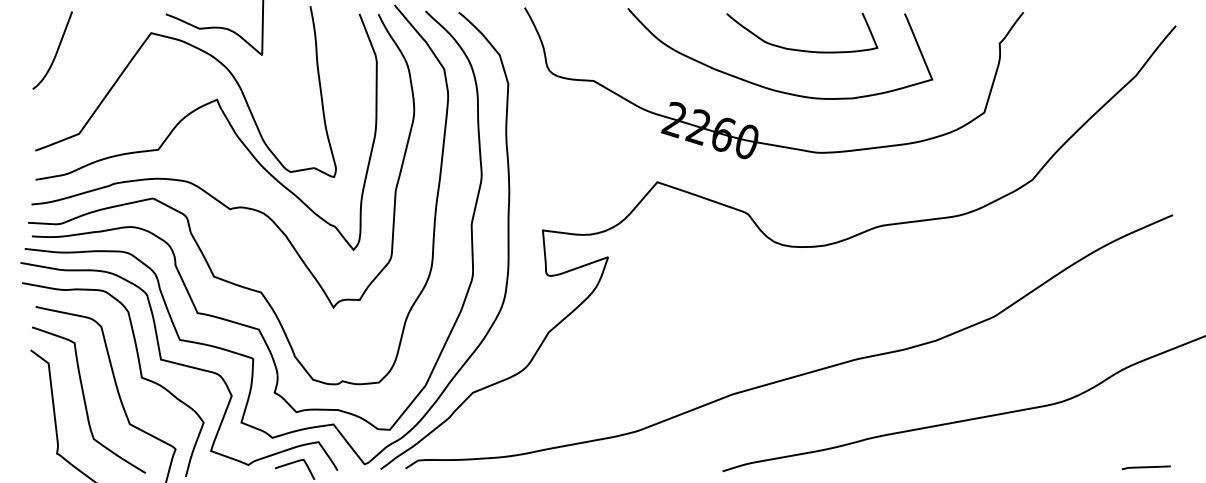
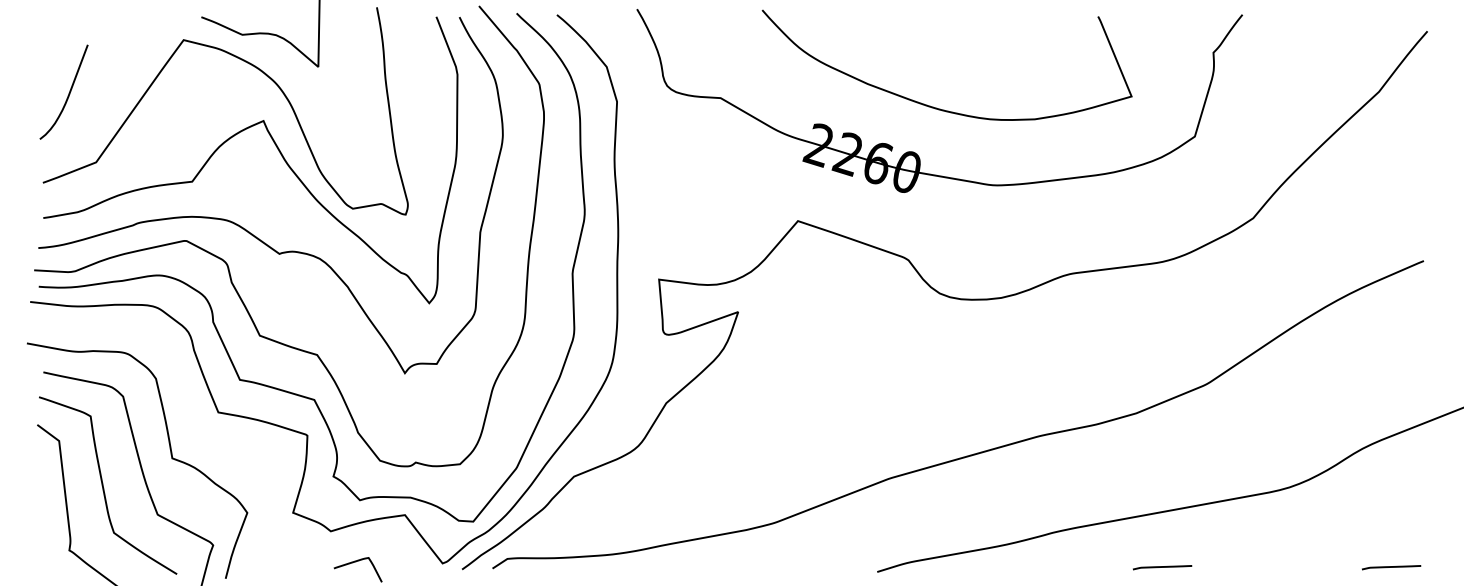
curve: (797, 49) -> (967, 59), removed
curve: (56, 51) -> (68, 93), moved
curve: (179, 364) -> (217, 442), removed
curve: (957, 467) -> (1162, 567), added

